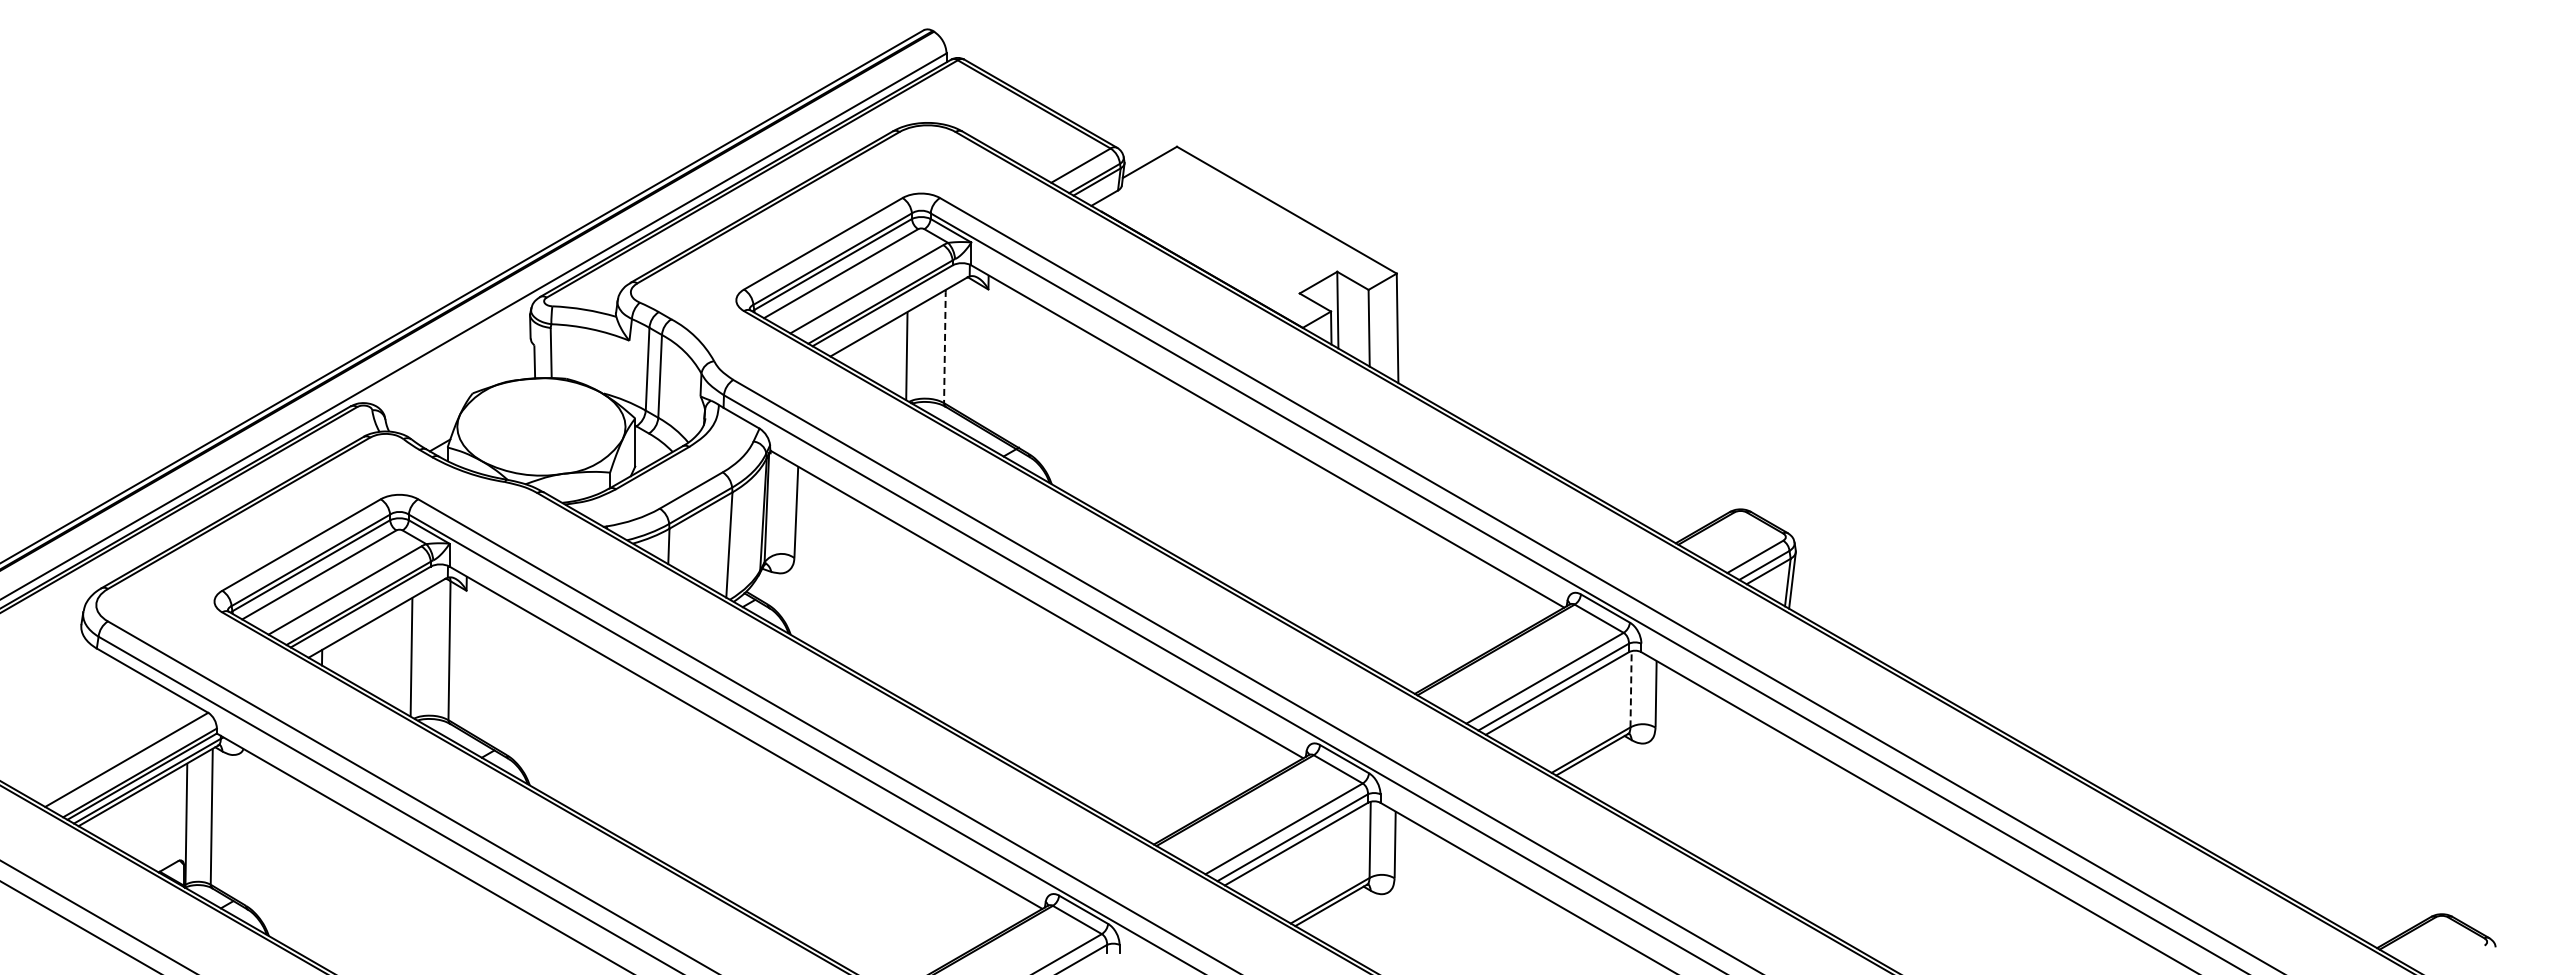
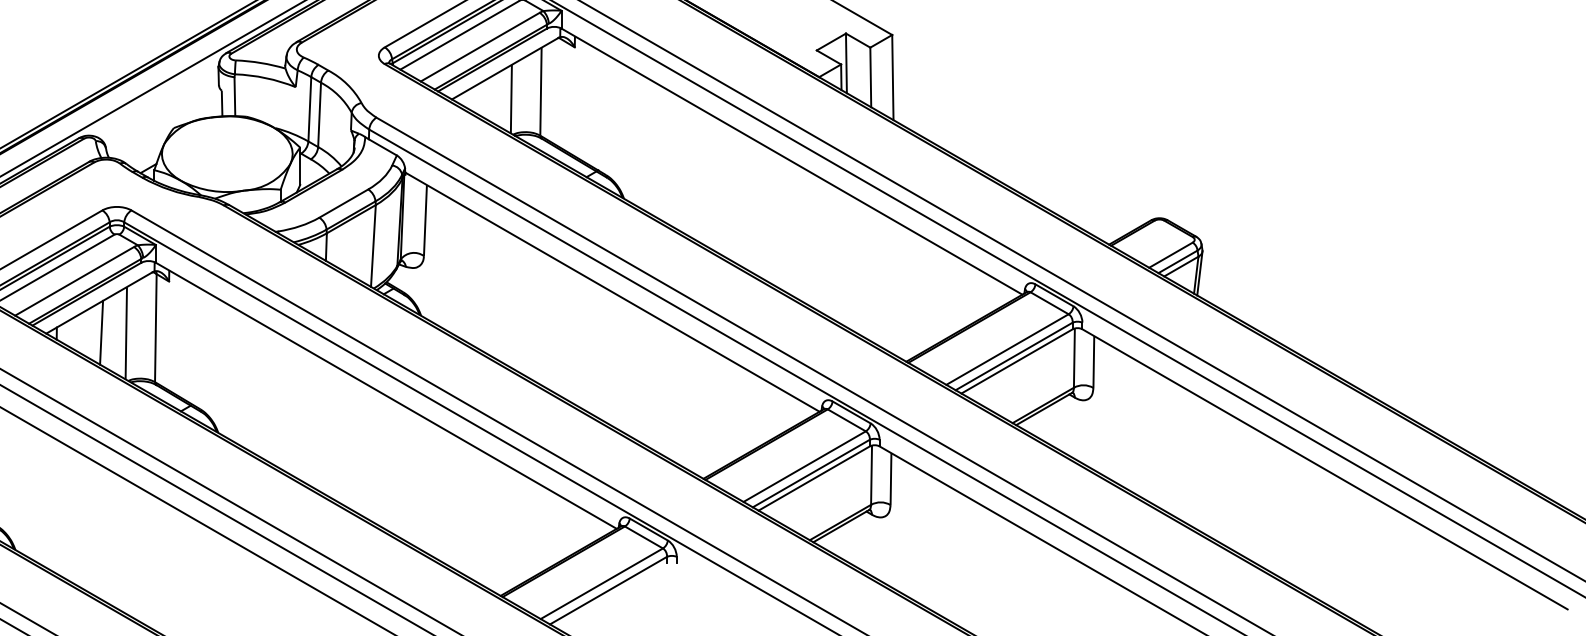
line: (944, 346) -> (540, 91), dashed -> solid
line: (379, 656) -> (101, 332), added
line: (1631, 689) -> (1074, 358), dashed -> solid

